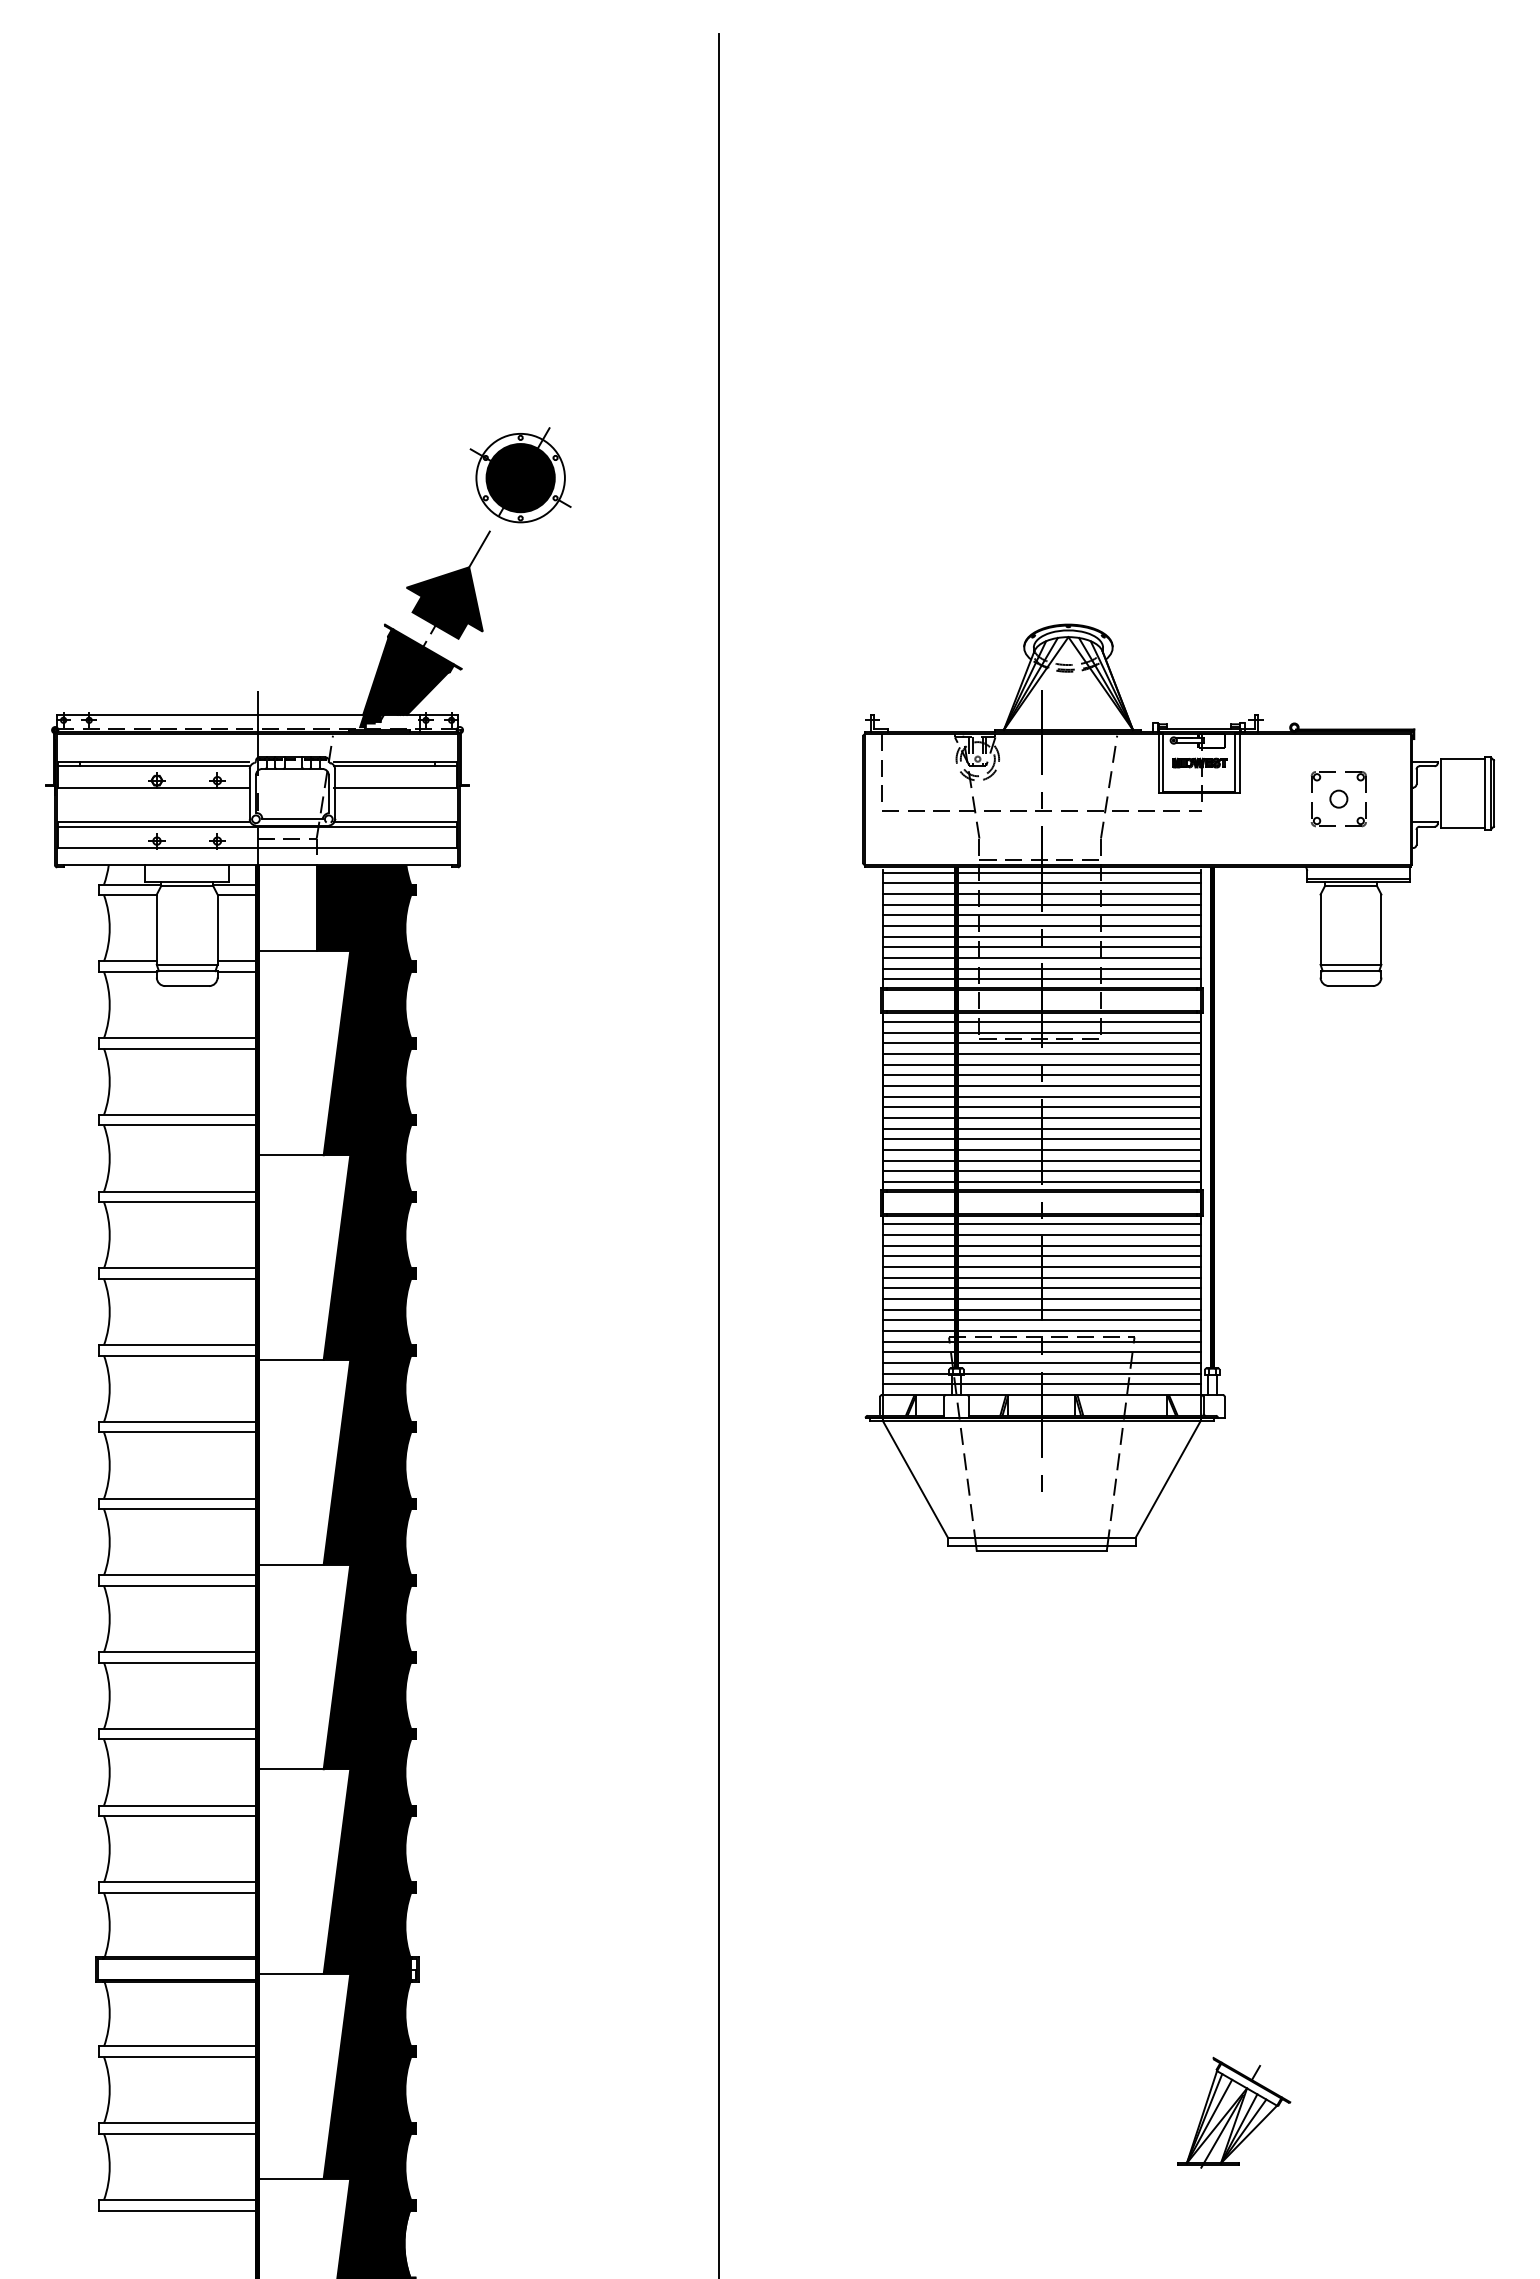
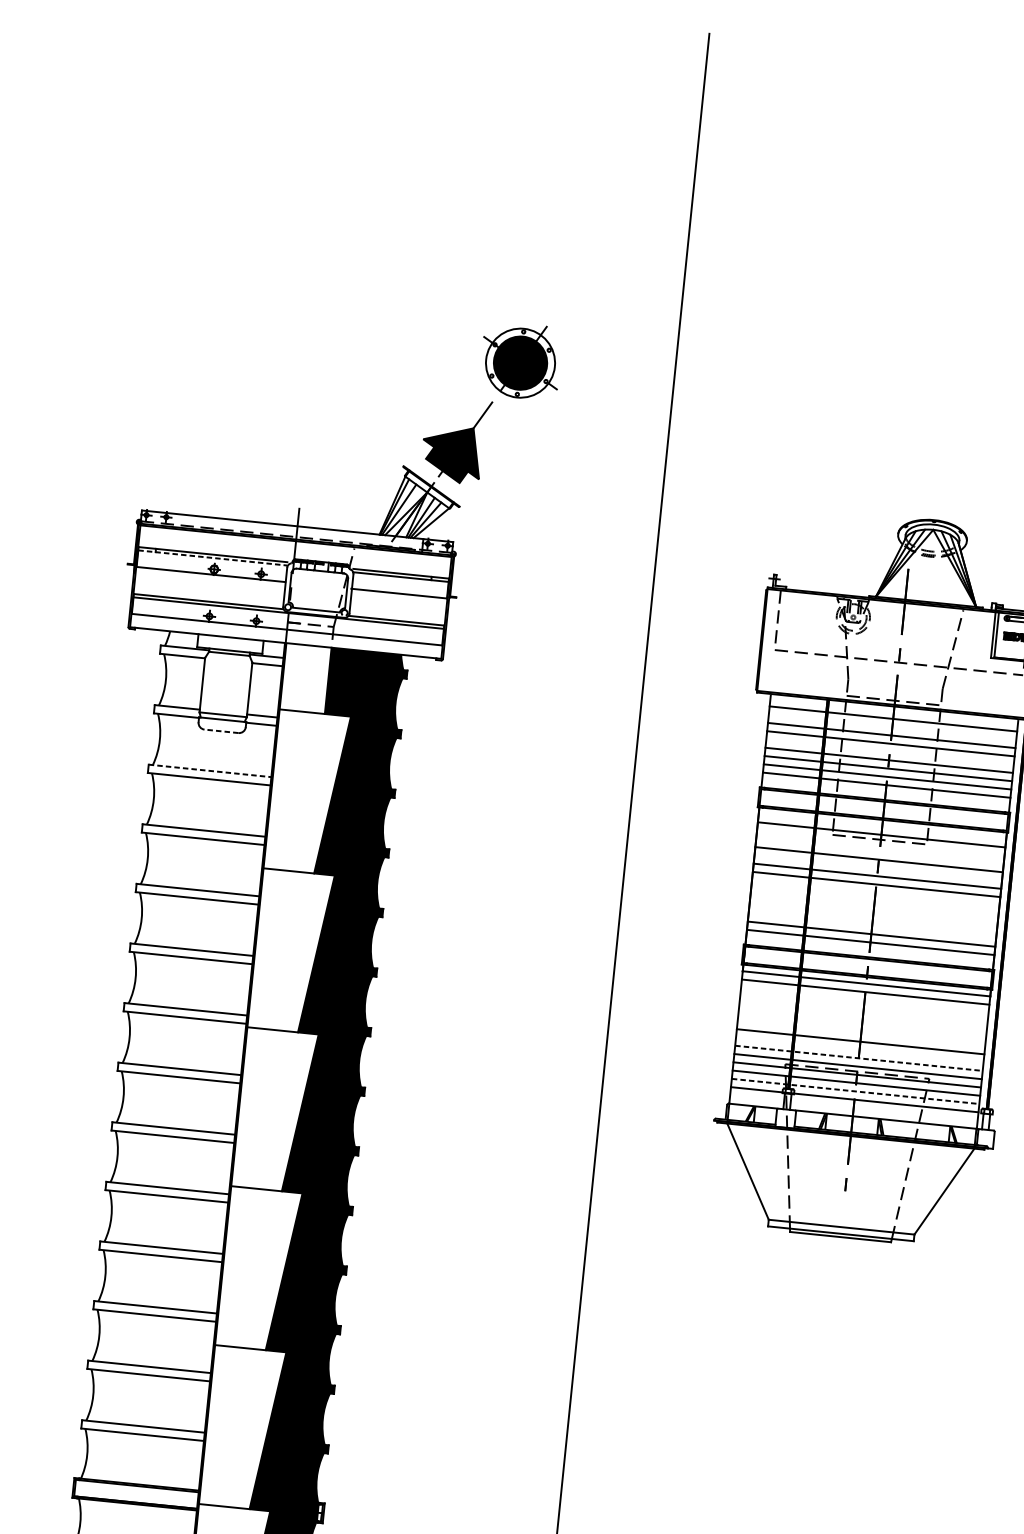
fill: (405, 678) -> (415, 509), removed
line: (153, 766) -> (212, 558), solid -> dashed
line: (1041, 872) -> (893, 710), removed
line: (1041, 894) -> (892, 727), removed
line: (1041, 926) -> (889, 752), removed
line: (1041, 979) -> (885, 793), removed
line: (187, 986) -> (221, 731), solid -> dashed
line: (1041, 1021) -> (882, 826), removed
line: (178, 1038) -> (210, 771), solid -> dashed
line: (1041, 1043) -> (880, 843), removed
line: (1041, 1053) -> (879, 851), removed
line: (1041, 1075) -> (877, 868), removed
line: (1041, 1107) -> (875, 892), removed
line: (1041, 1117) -> (874, 900), removed
line: (1041, 1128) -> (873, 909), removed
line: (1041, 1139) -> (872, 917), removed
line: (1041, 1149) -> (872, 925), removed
line: (1041, 1181) -> (869, 950), removed
line: (1041, 1245) -> (864, 1000), removed
line: (1041, 1256) -> (863, 1008), removed
line: (1041, 1267) -> (862, 1017), removed
line: (1041, 1277) -> (861, 1024), removed
line: (1041, 1288) -> (861, 1033), removed
line: (1041, 1309) -> (859, 1049), removed
line: (1042, 1320) -> (859, 1058), solid -> dashed
line: (1042, 1363) -> (855, 1091), solid -> dashed
line: (1041, 1384) -> (853, 1108), removed

